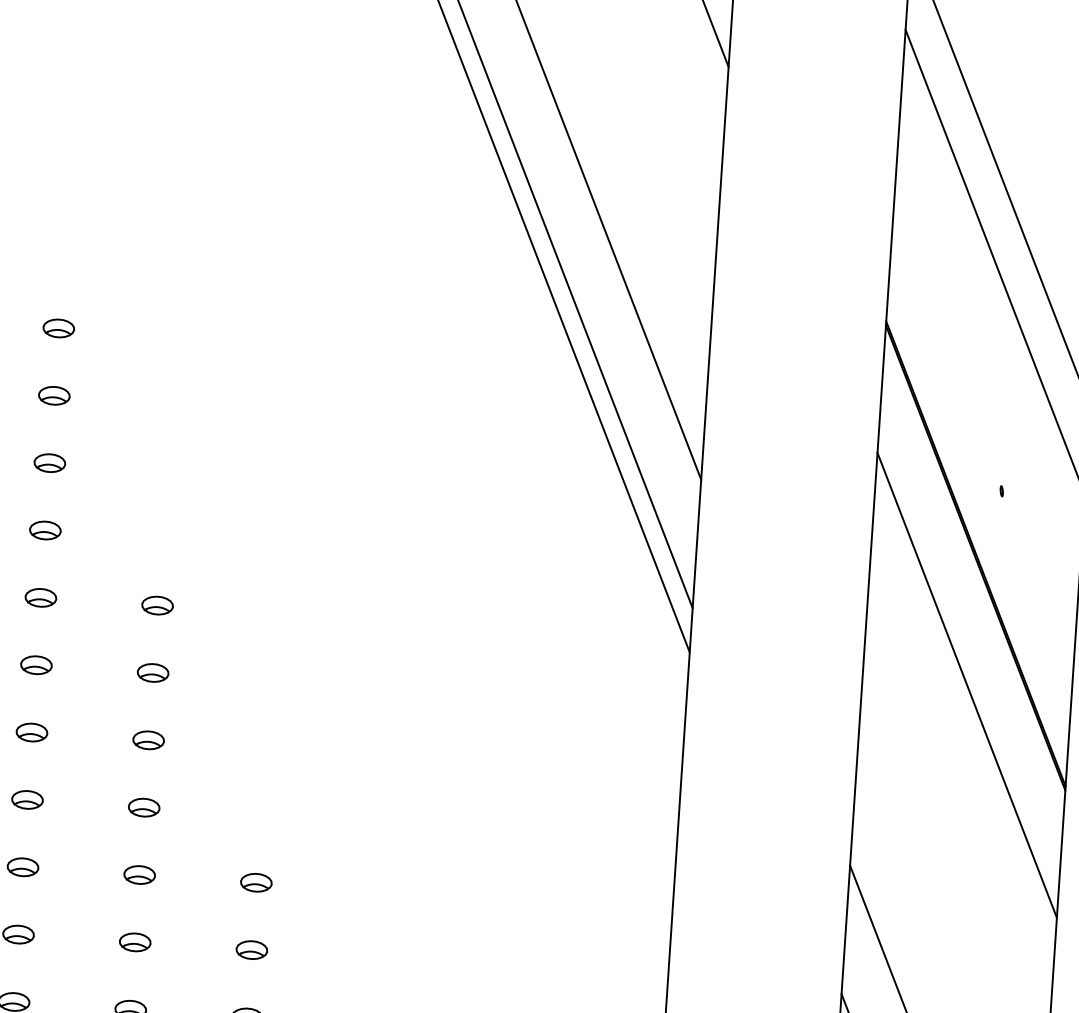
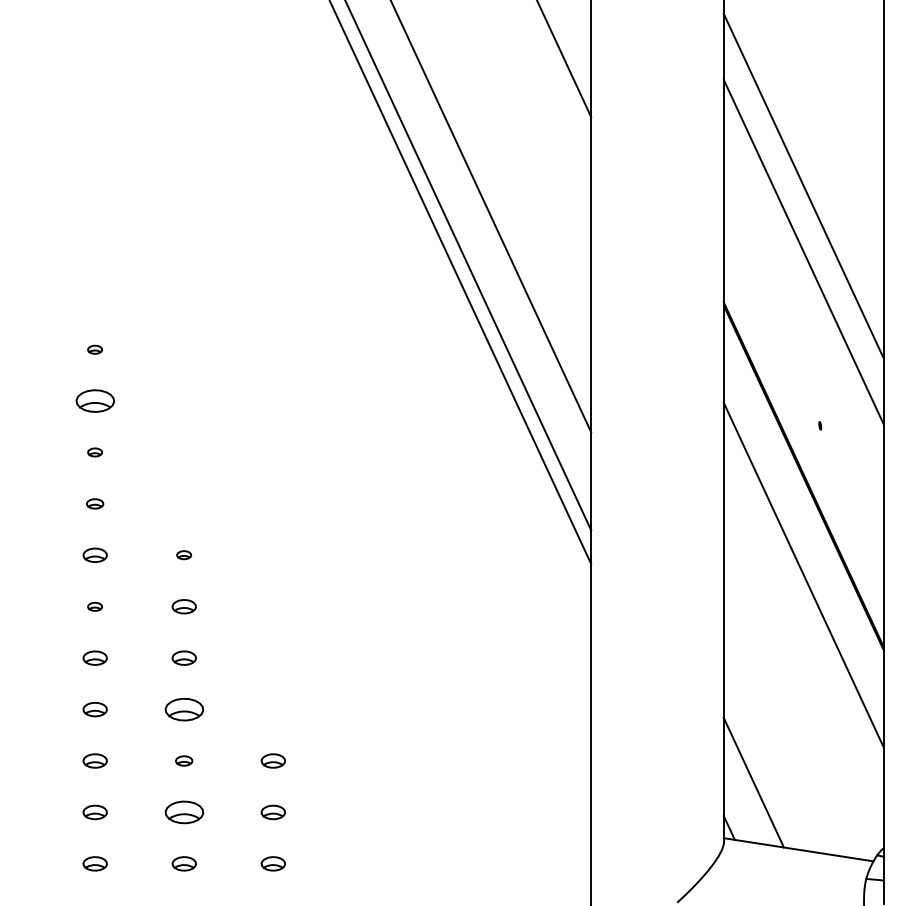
part: (57, 328) -> (94, 349), size x0.6
part: (53, 395) -> (94, 400), size x1.6
part: (48, 463) -> (94, 452), size x0.6
part: (44, 529) -> (94, 503), size x0.7
part: (156, 604) -> (183, 554), size x0.6
part: (35, 664) -> (94, 606), size x0.6
part: (143, 807) -> (183, 709), size x1.6
part: (138, 874) -> (183, 760), size x0.7
part: (134, 942) -> (183, 812), size x1.6

